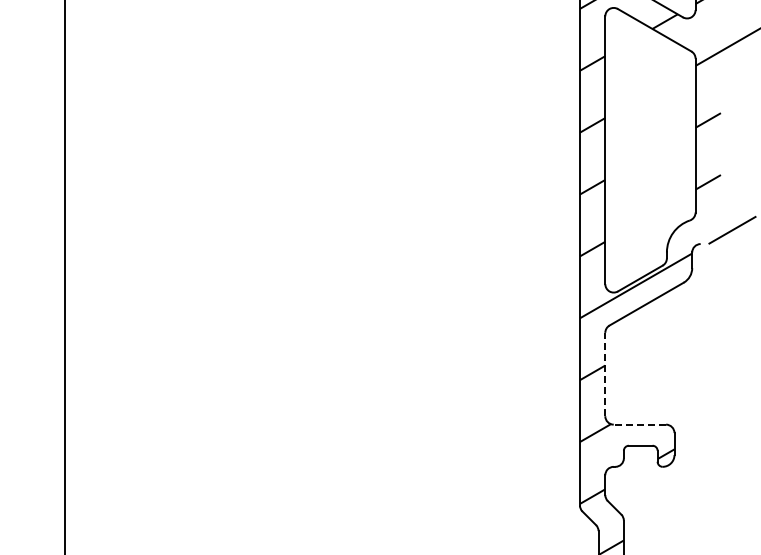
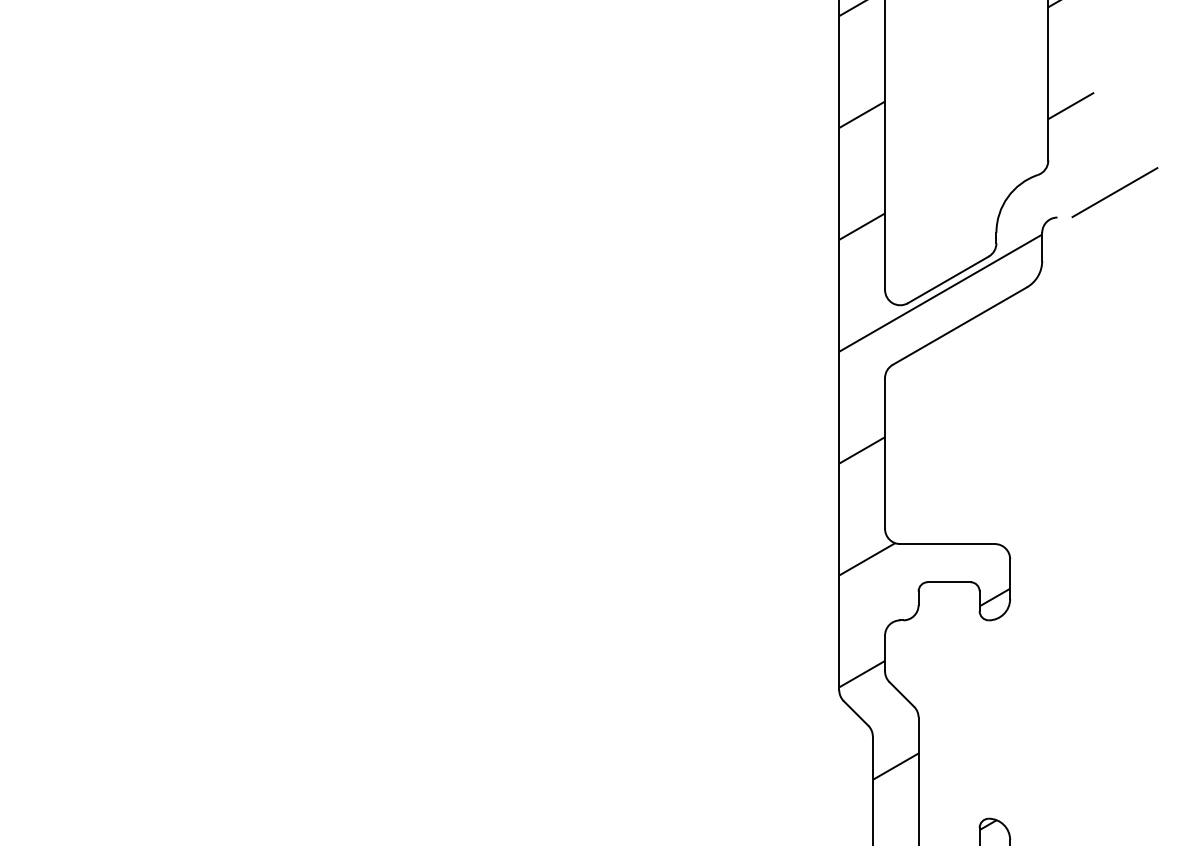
line: (605, 374) -> (885, 453), dashed -> solid
line: (639, 424) -> (946, 543), dashed -> solid

